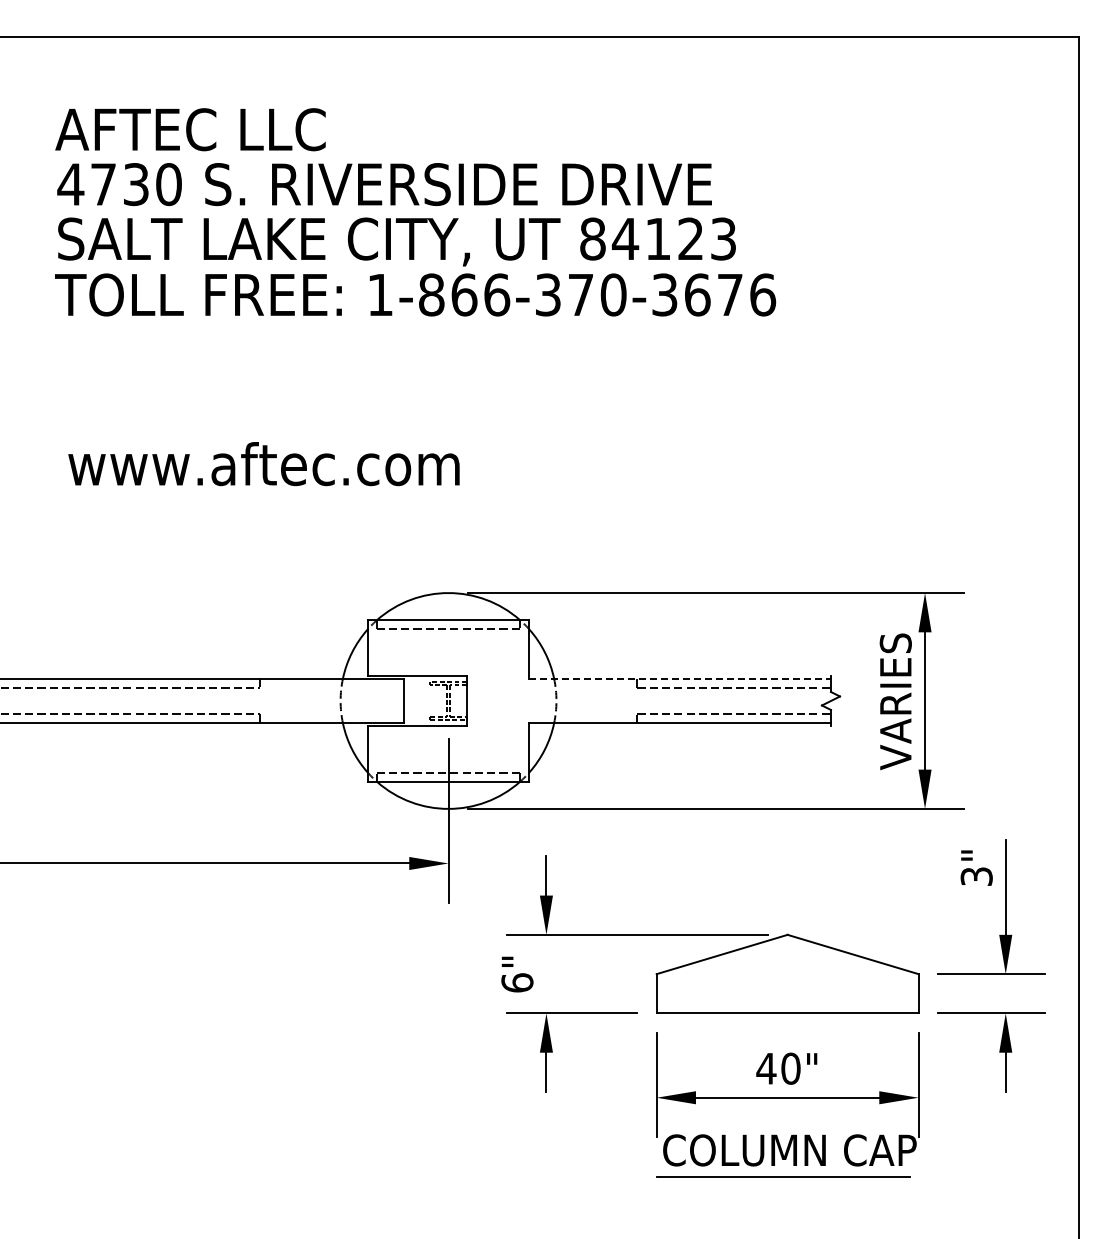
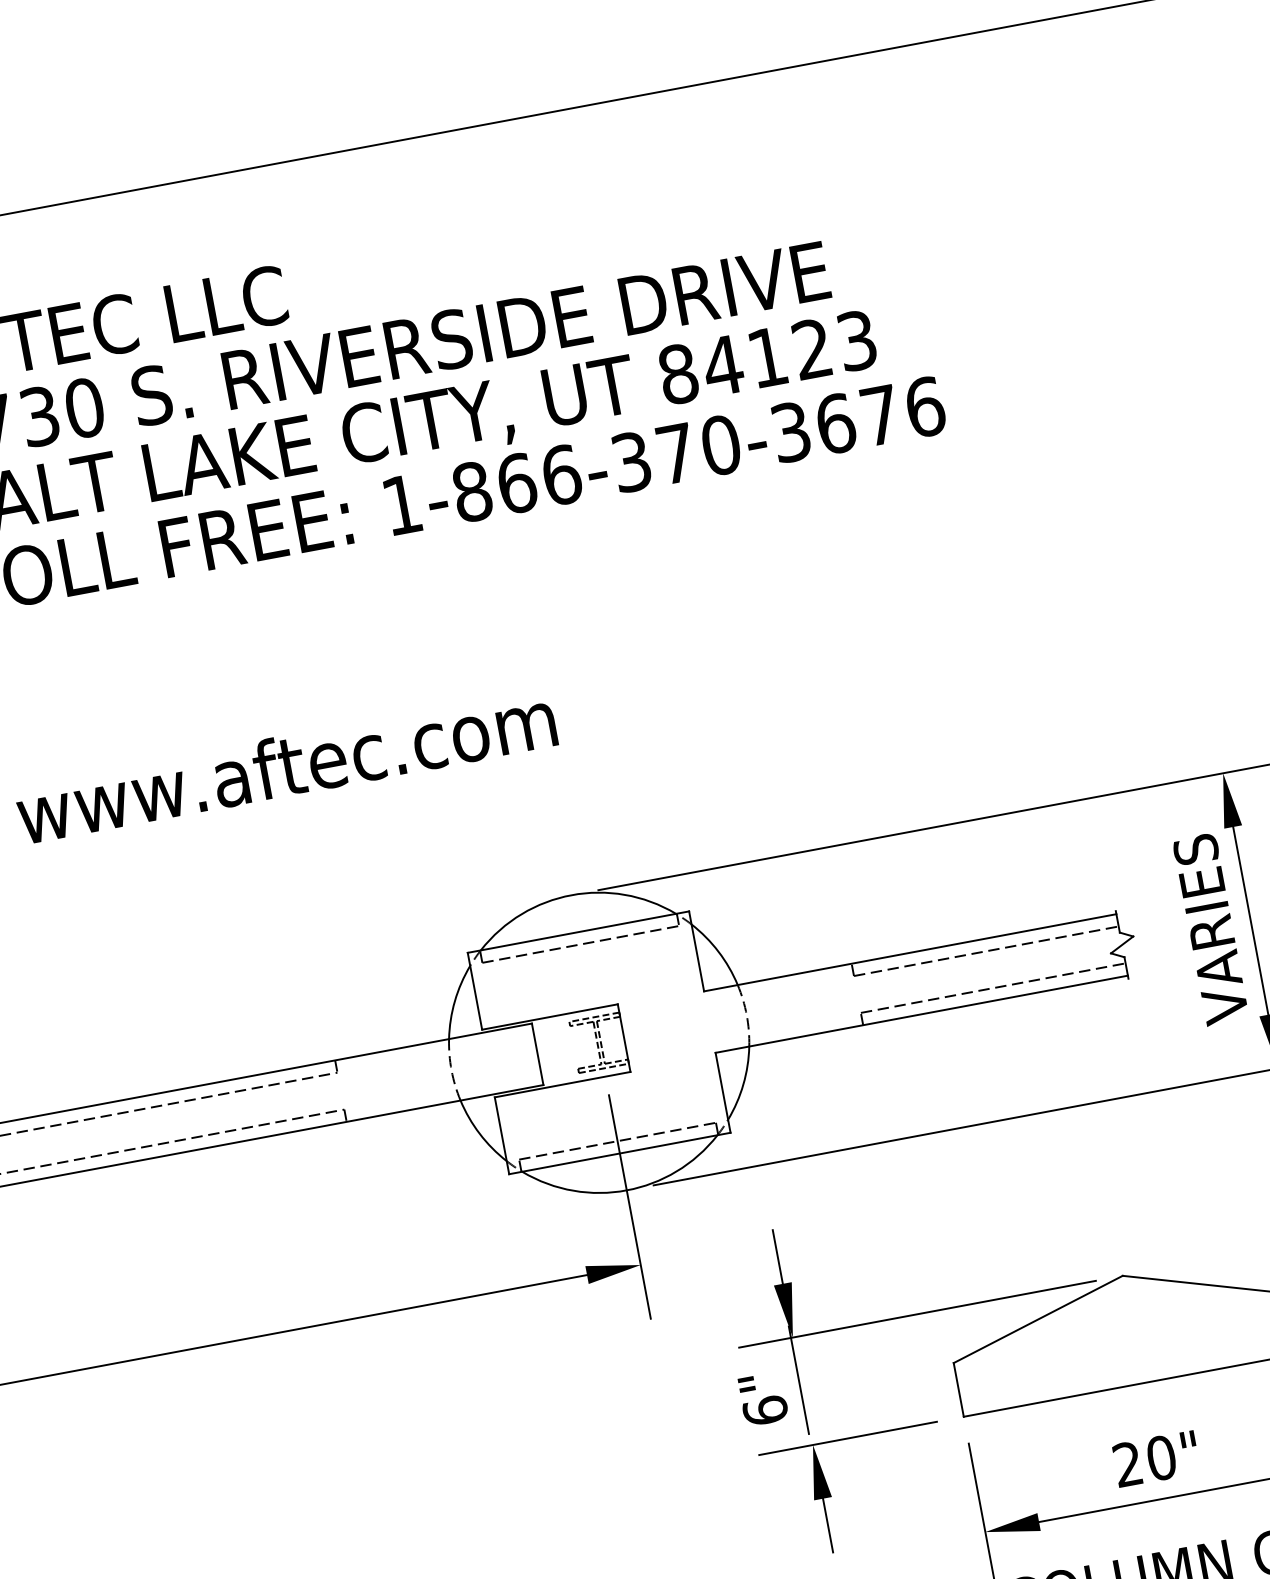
line: (680, 678) -> (910, 952), dashed -> solid
line: (545, 965) -> (799, 1379), added
text: (766, 1068) -> (1128, 1464), 40" -> 20"

